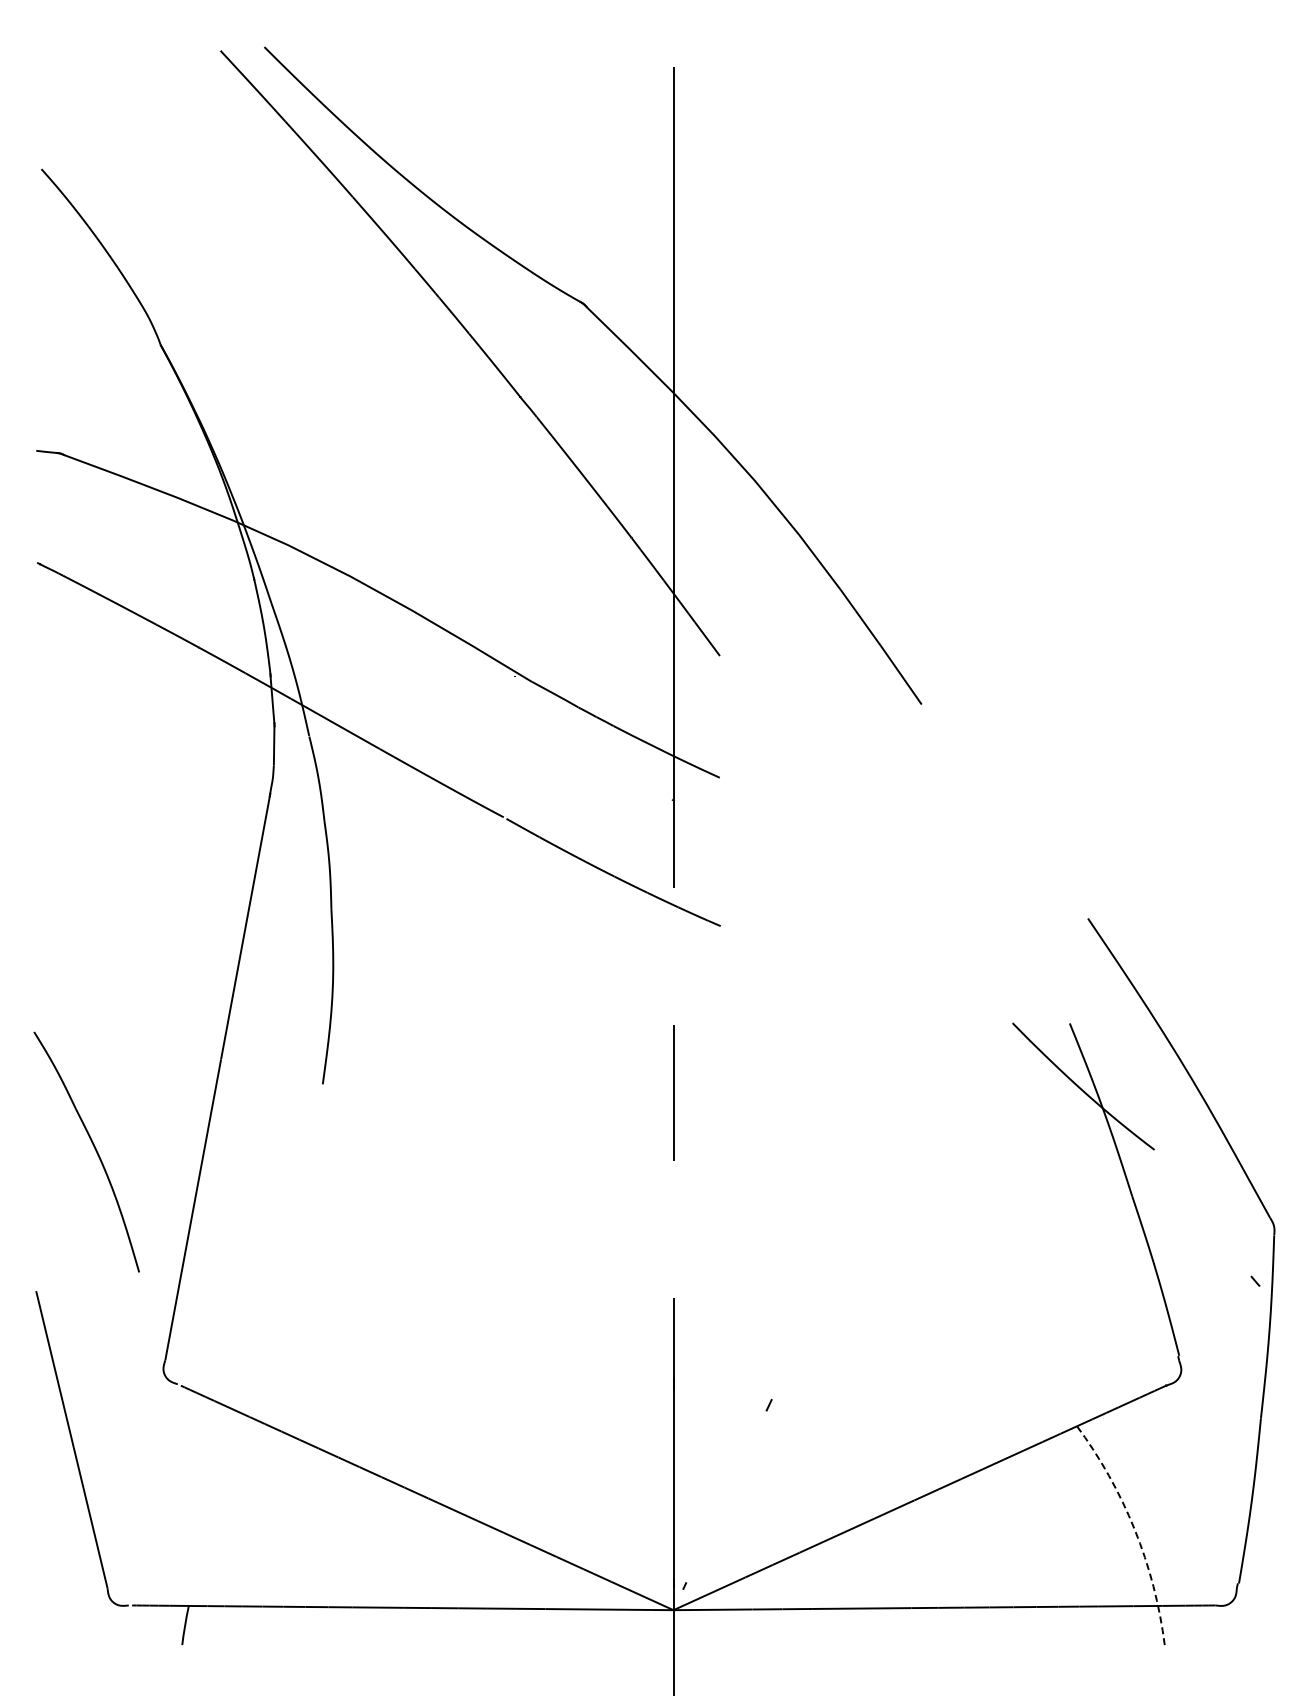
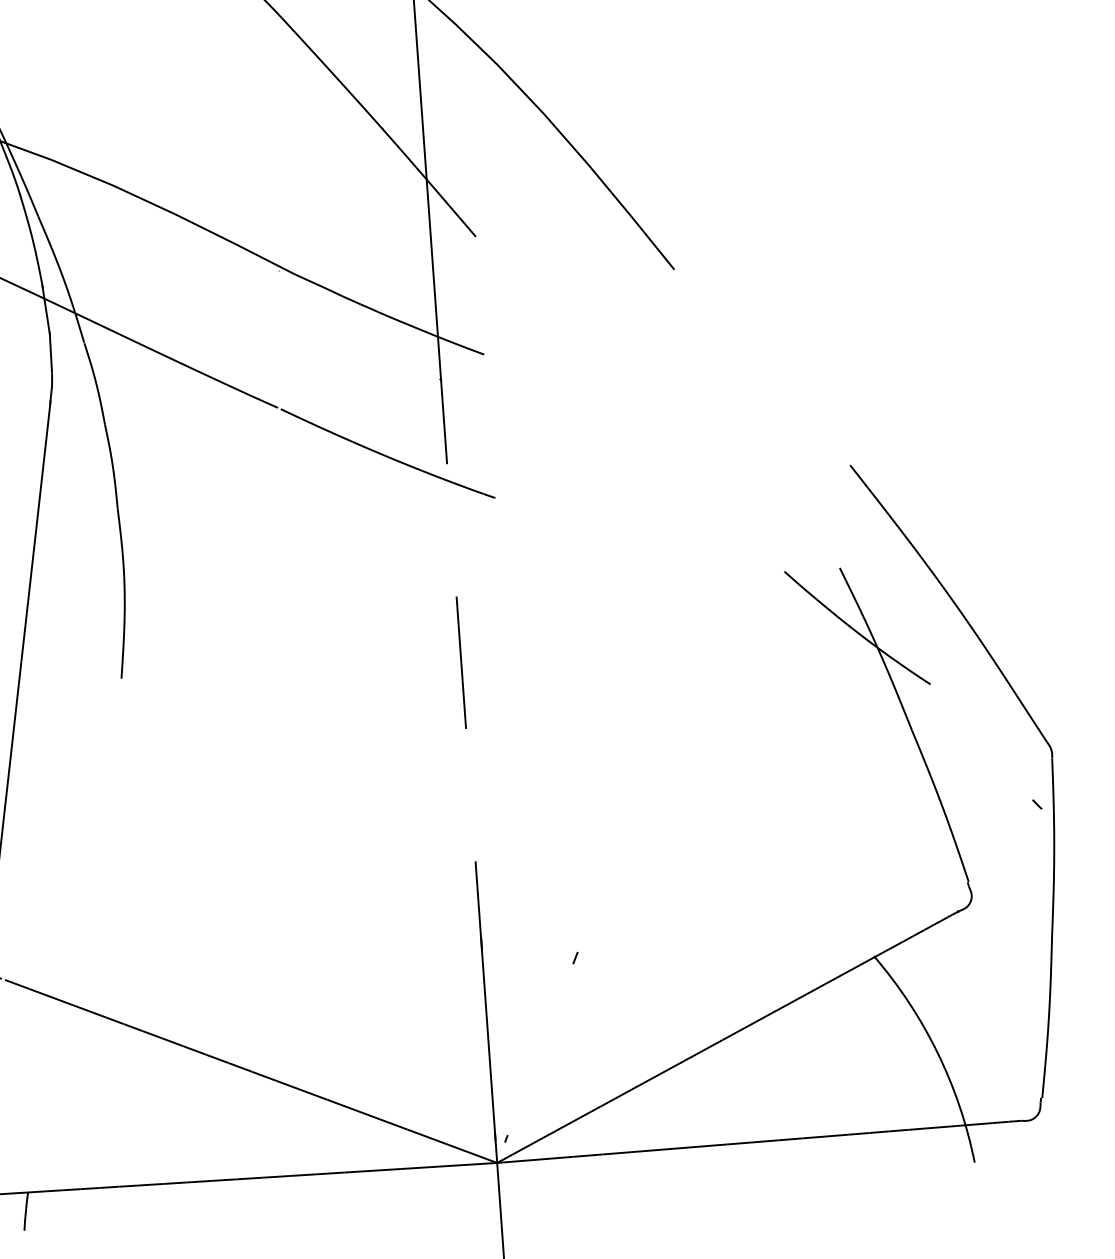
arc: (1134, 1529) -> (937, 1052), dashed -> solid

